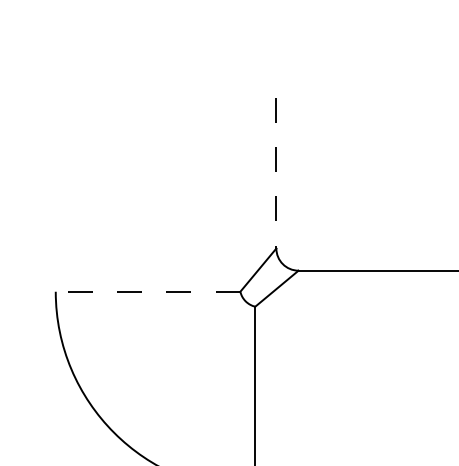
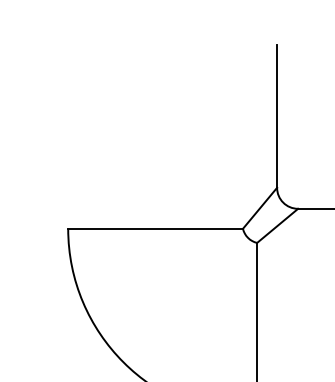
line: (276, 173) -> (277, 116), dashed -> solid
line: (147, 291) -> (155, 228), dashed -> solid

